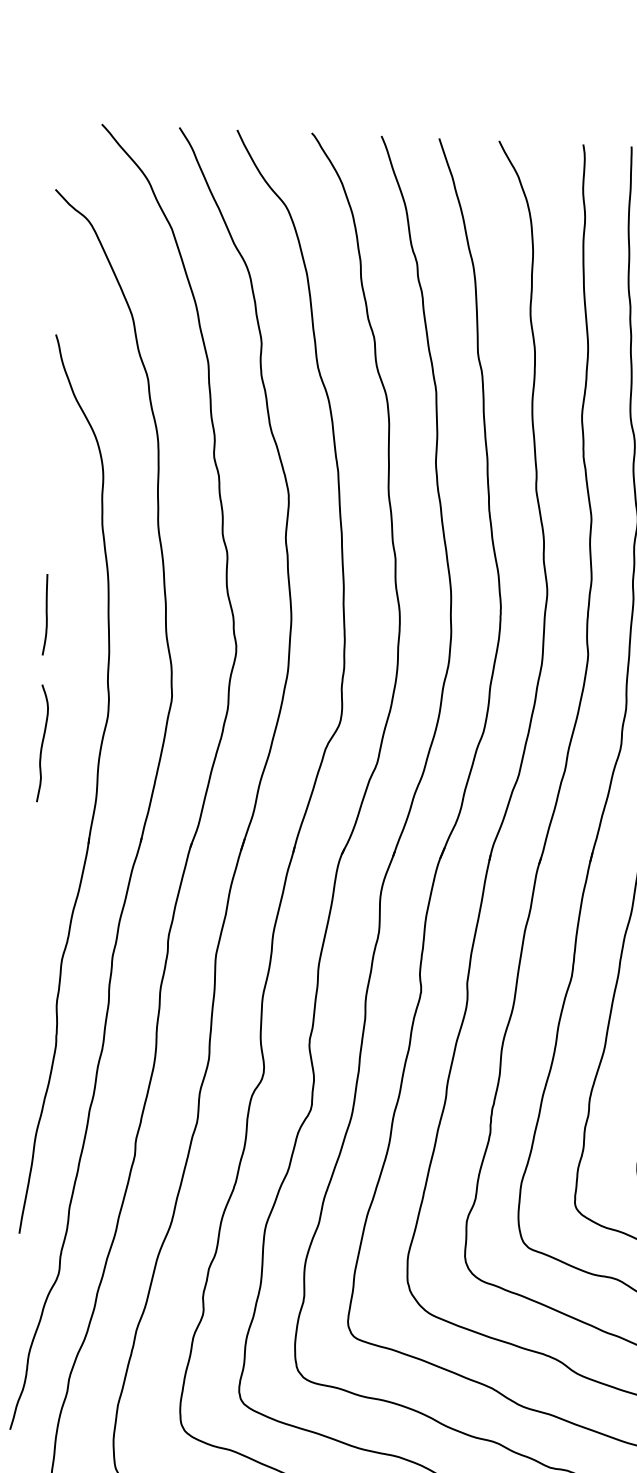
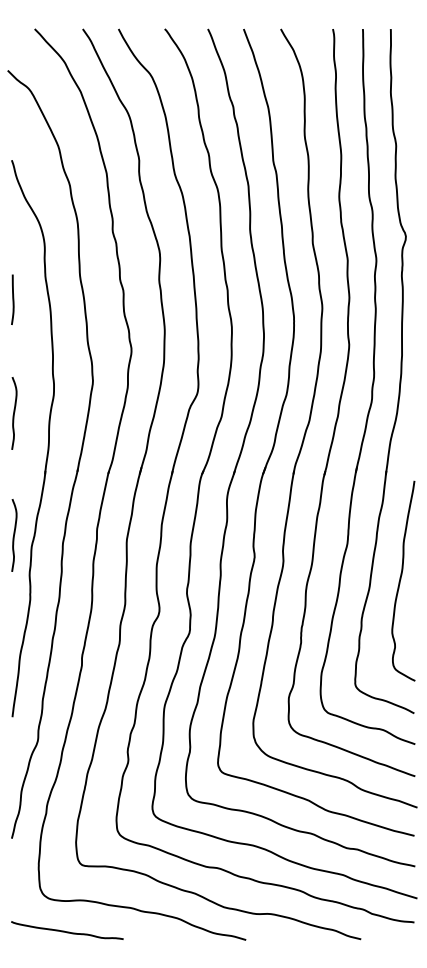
line: (45, 614) -> (12, 299), moved
curve: (34, 940) -> (14, 535), added

